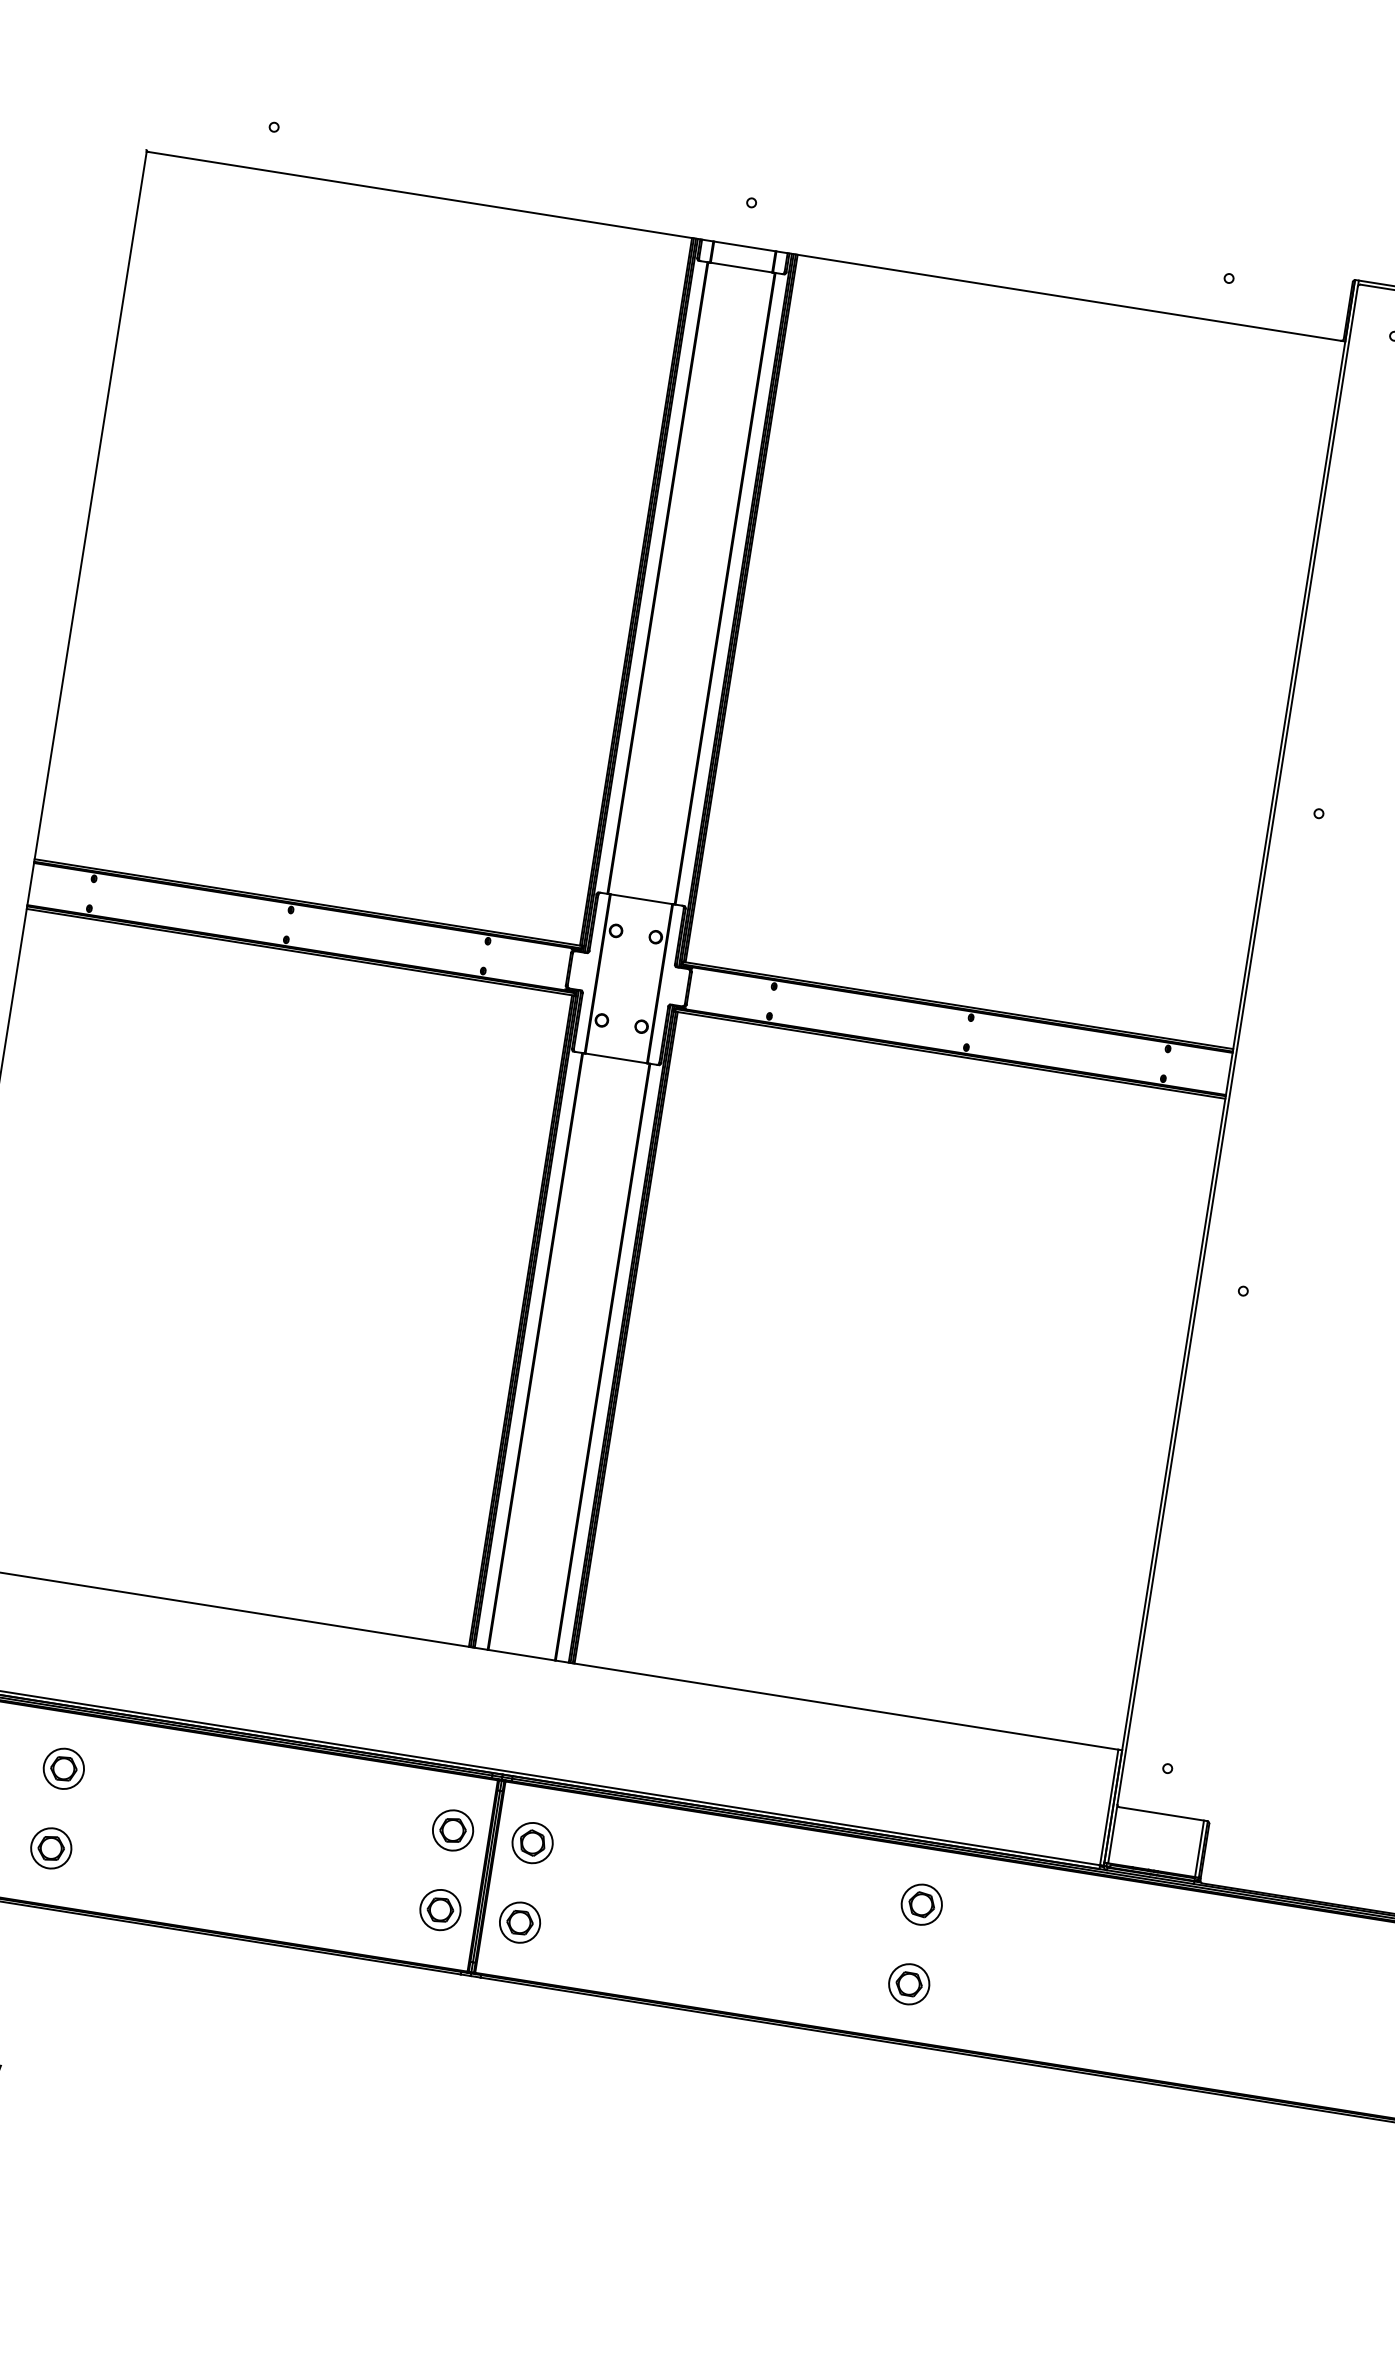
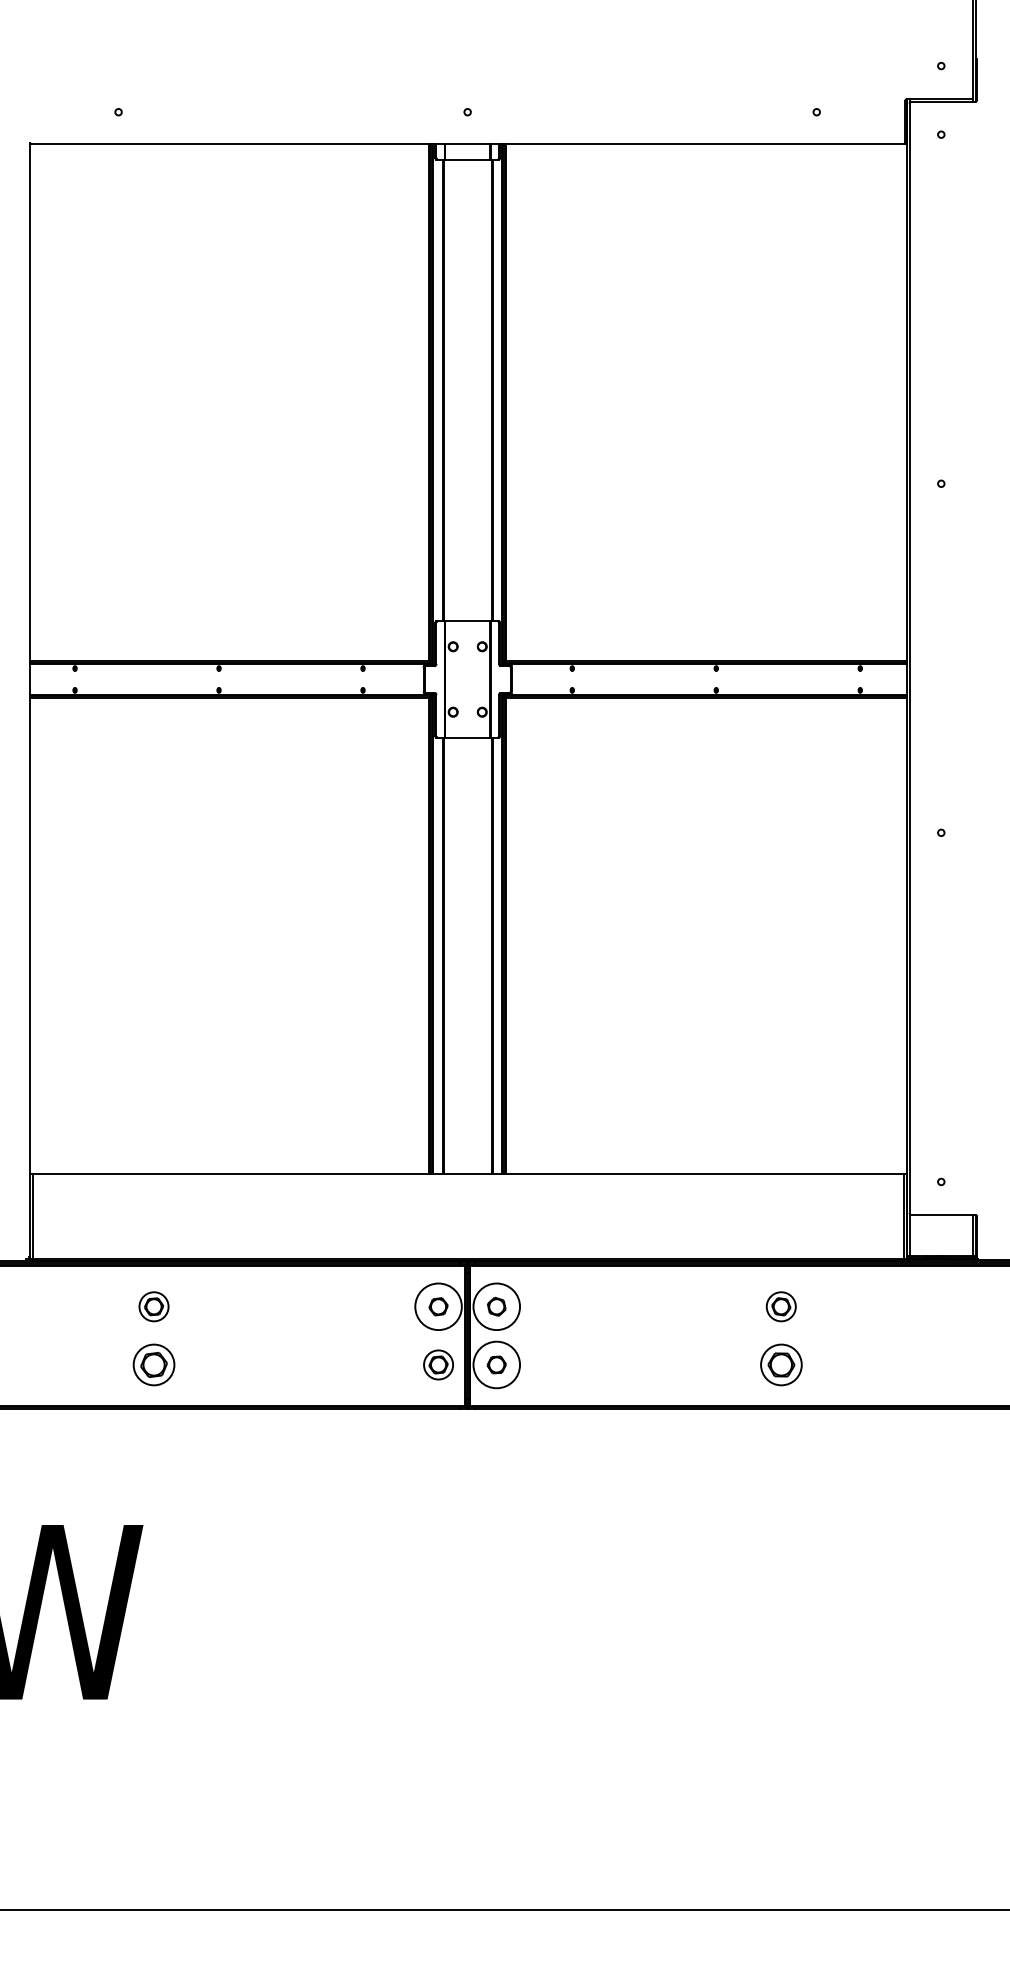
circle: (453, 1830) -> (438, 1306), size x1.6
circle: (532, 1842) -> (496, 1306), size x1.6
part: (50, 1847) -> (153, 1364), size x1.4
circle: (519, 1921) -> (496, 1364), size x1.6
part: (908, 1983) -> (780, 1364), size x1.4

